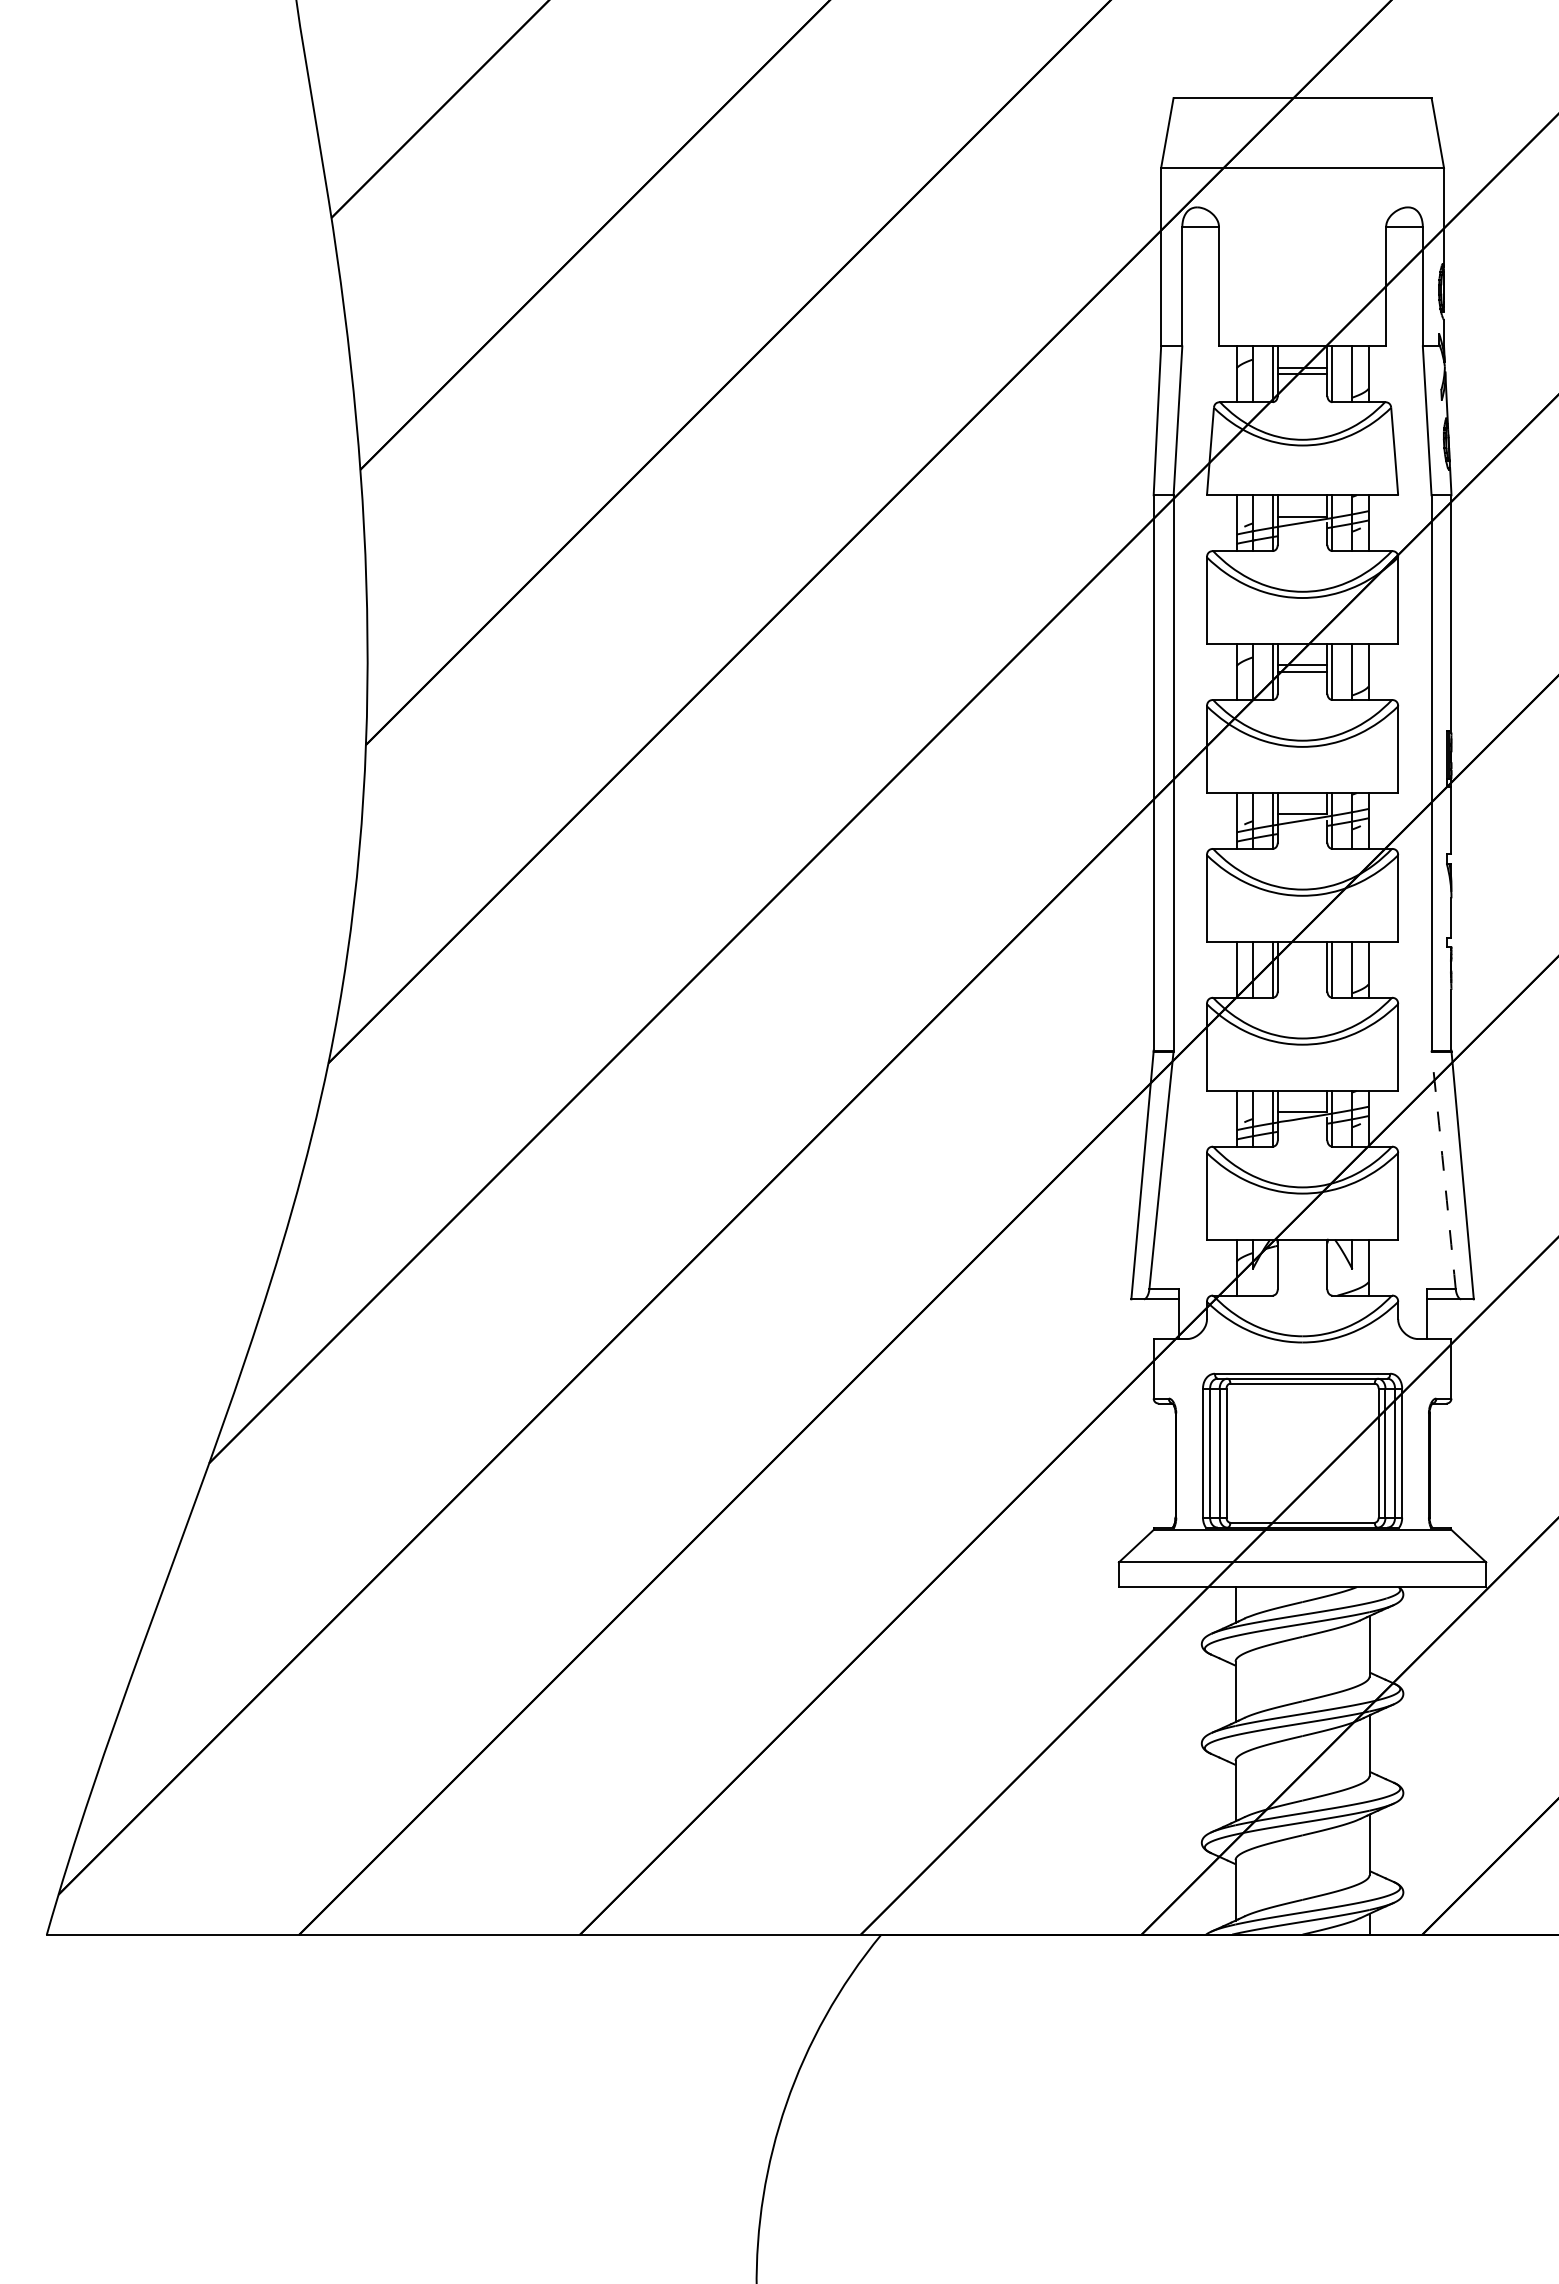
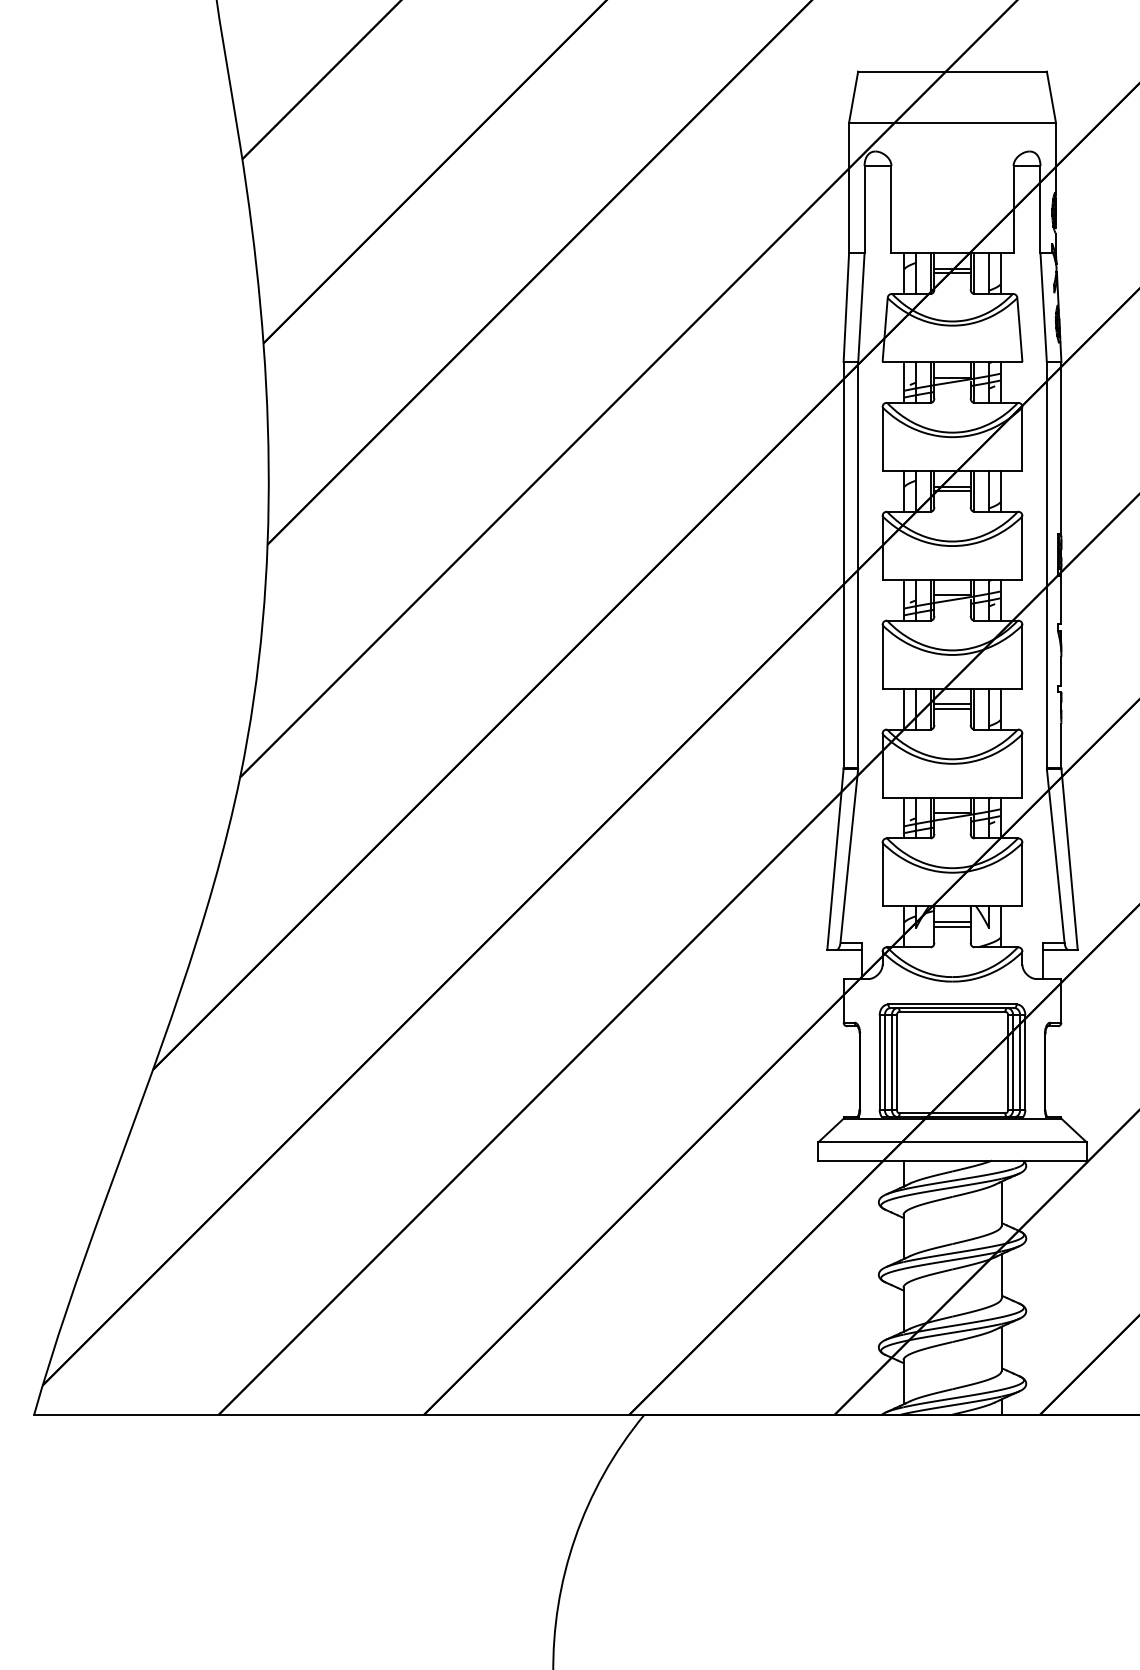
line: (1302, 963) -> (952, 704), added
line: (1302, 969) -> (952, 708), added
arc: (1443, 1170) -> (1055, 855), dashed -> solid
line: (1302, 1261) -> (952, 922), added
line: (1302, 1267) -> (952, 926), added

